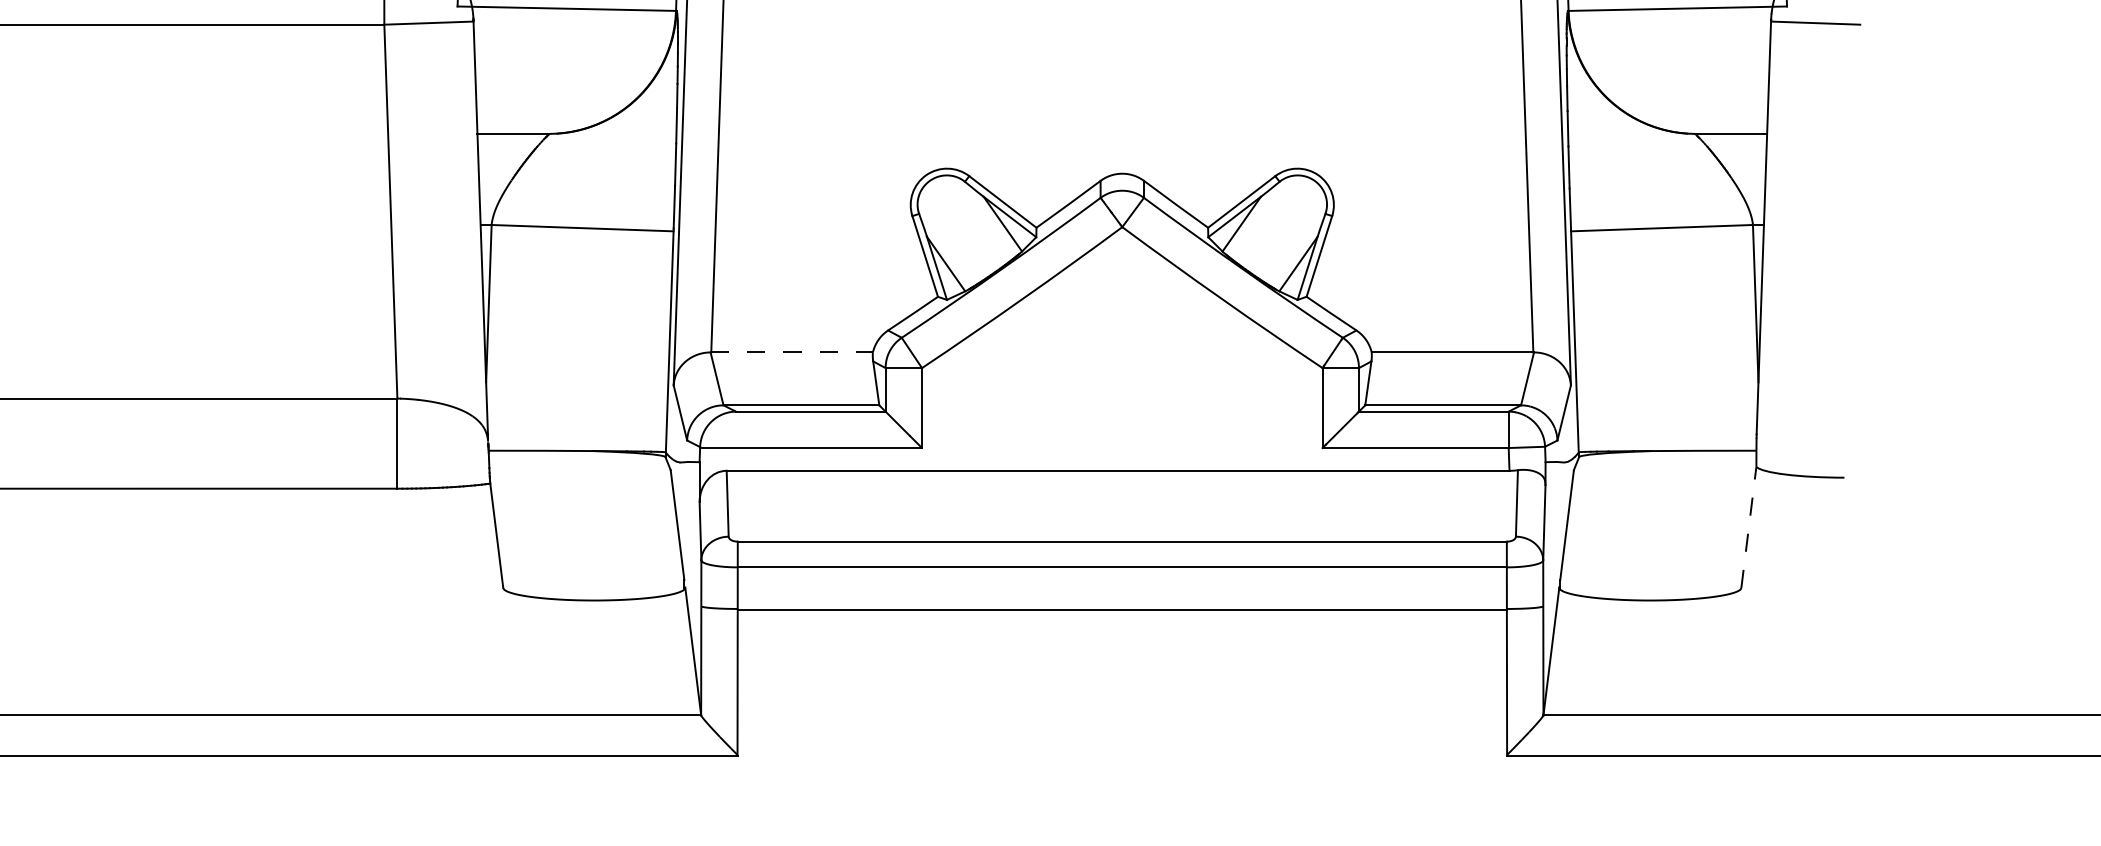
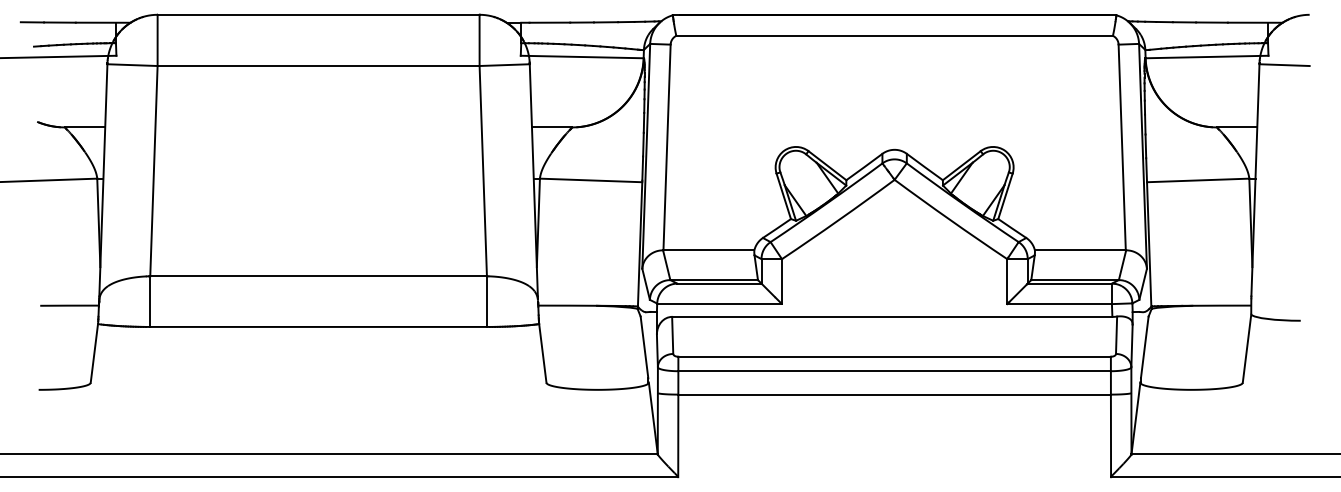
line: (791, 352) -> (708, 250), dashed -> solid
line: (1749, 526) -> (1247, 348), dashed -> solid

